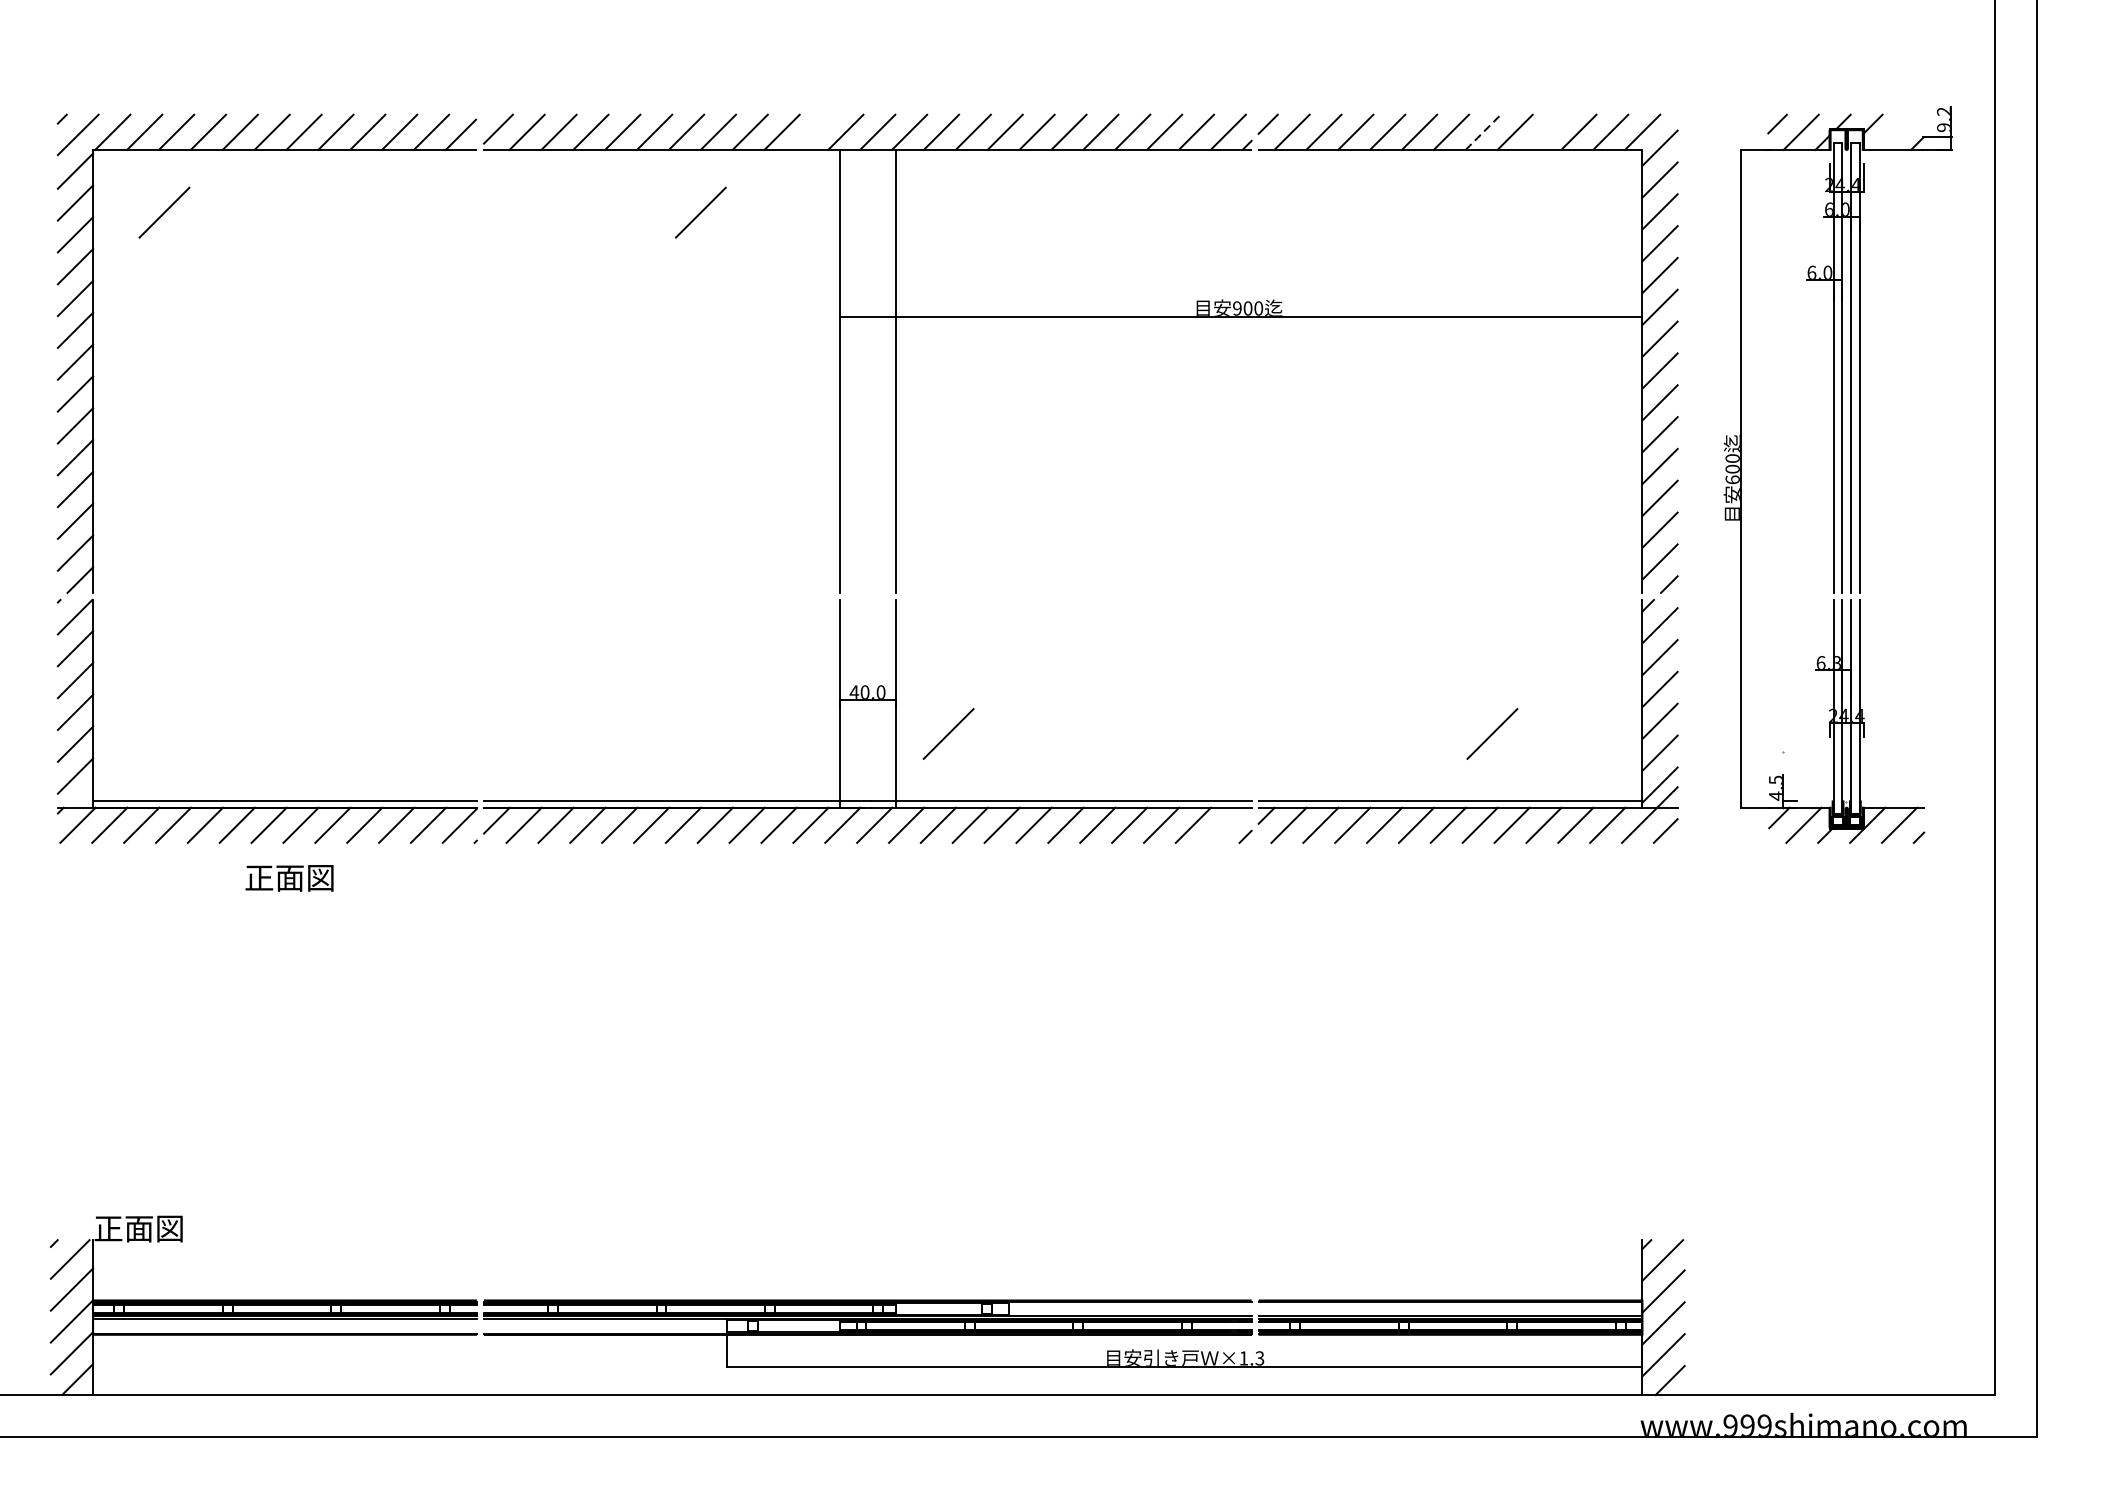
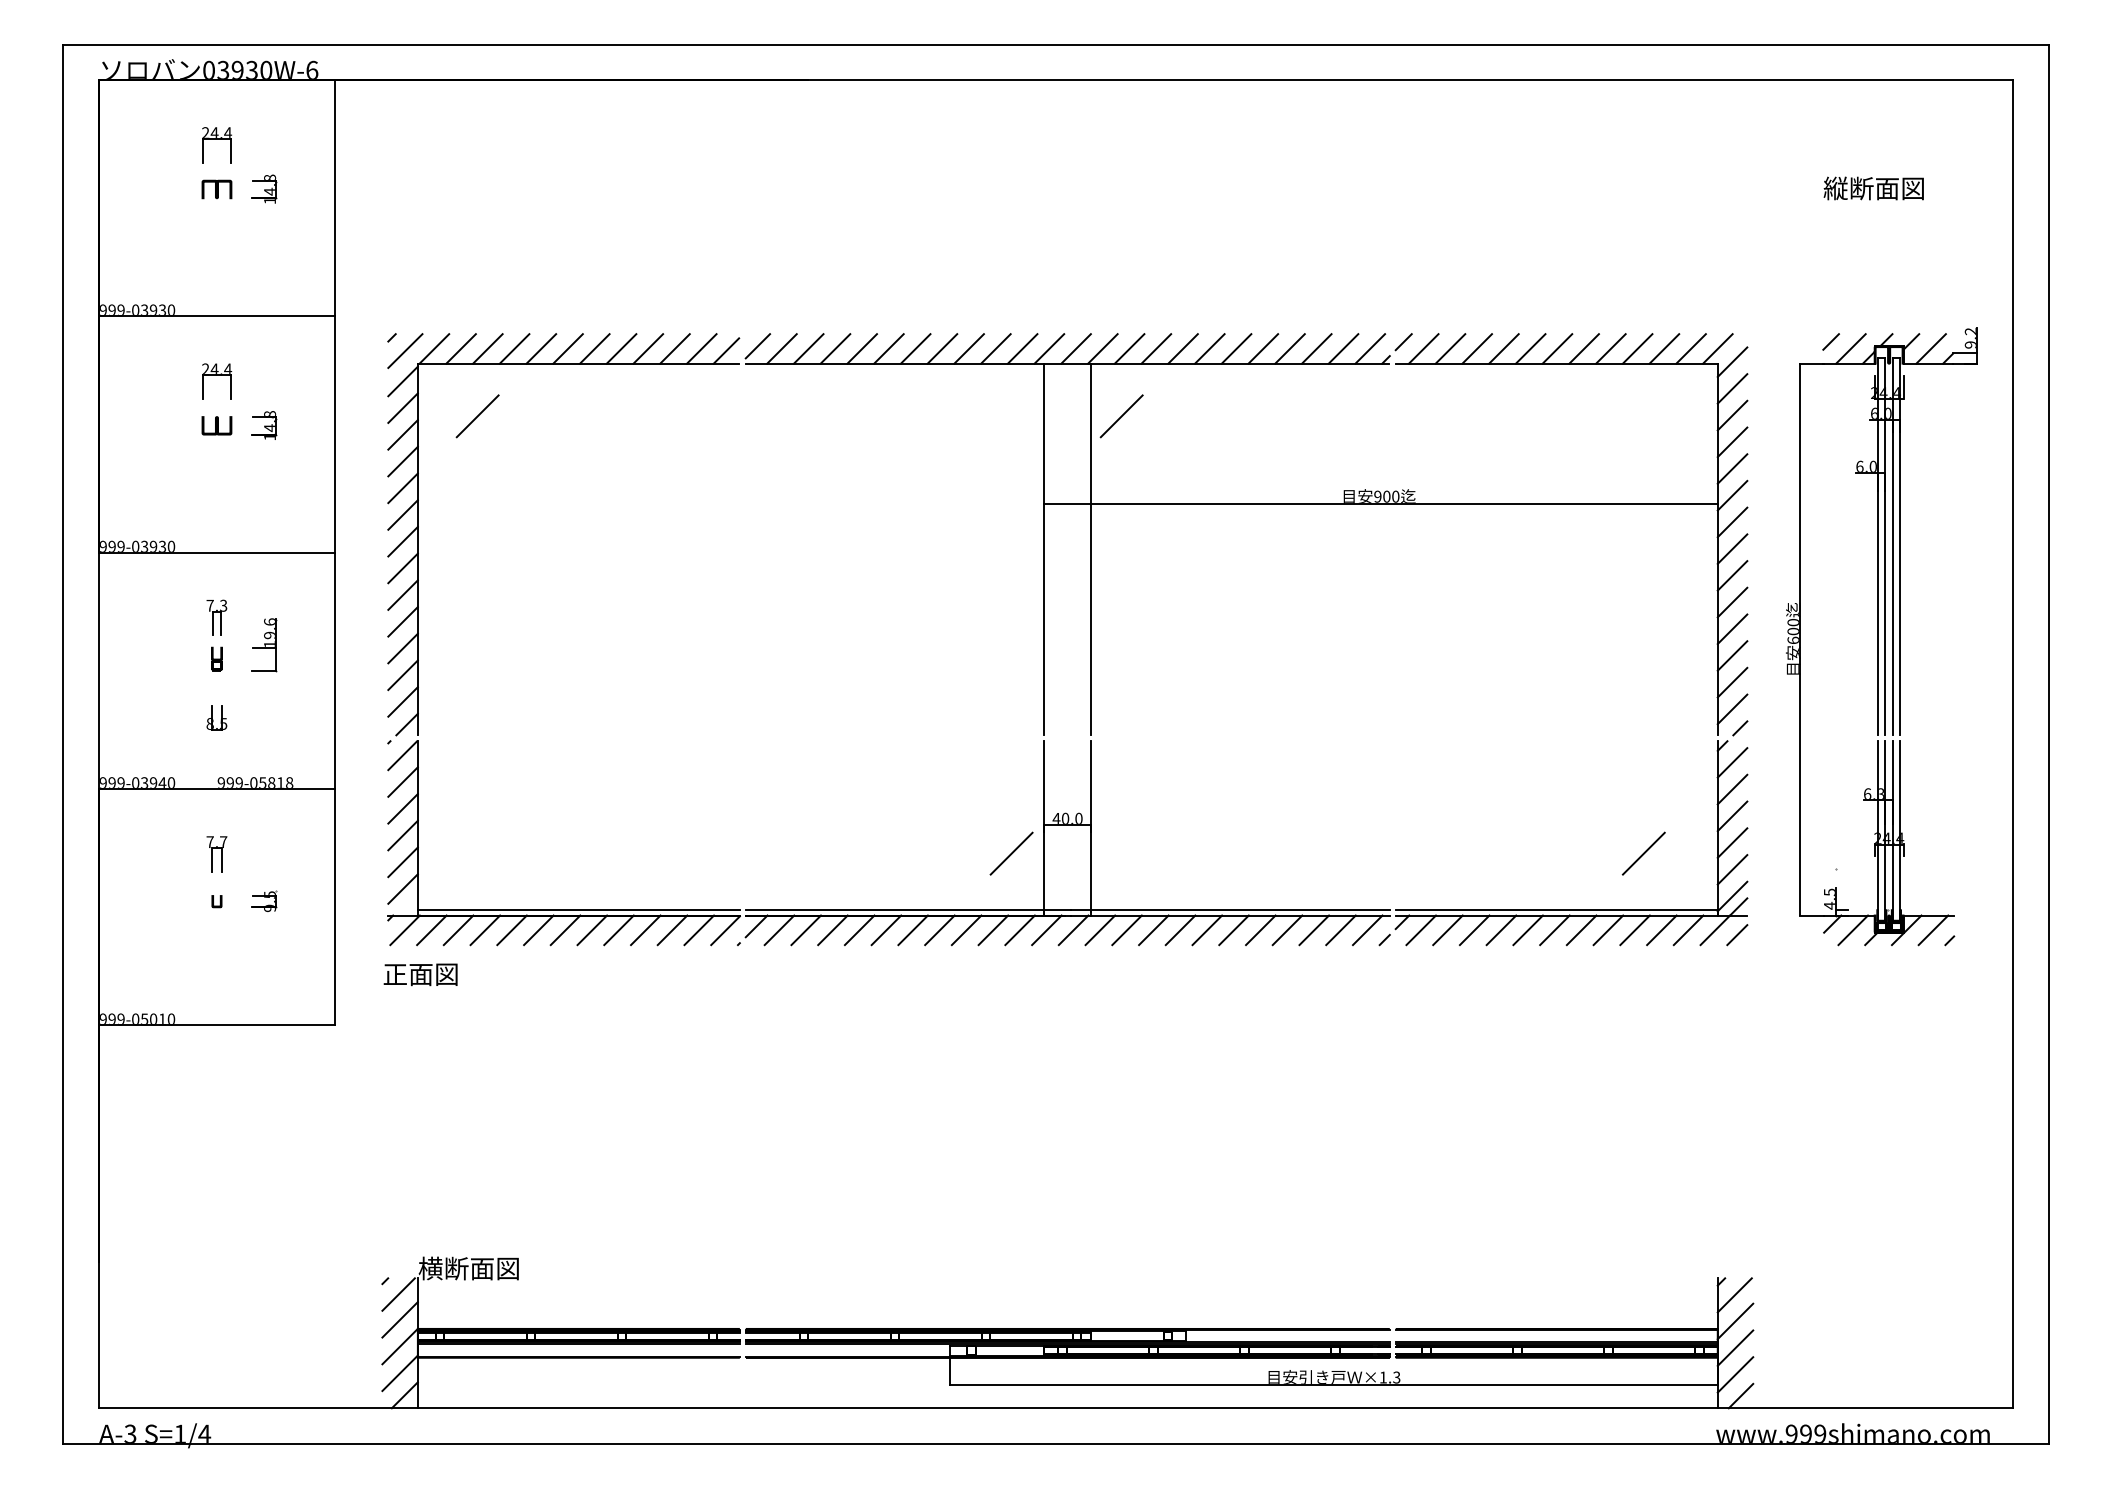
line: (813, 131) -> (1022, 348), added
line: (1483, 131) -> (1584, 348), dashed -> solid
line: (1546, 131) -> (1637, 348), added
line: (1896, 131) -> (1930, 348), added
line: (700, 212) -> (1121, 416), moved
line: (948, 733) -> (1011, 853), moved
line: (1491, 733) -> (1643, 853), moved
line: (1224, 825) -> (1367, 930), added
text: (289, 877) -> (420, 974), moved
text: (153, 1228) -> (468, 1268), 正面図 -> 横断面図

